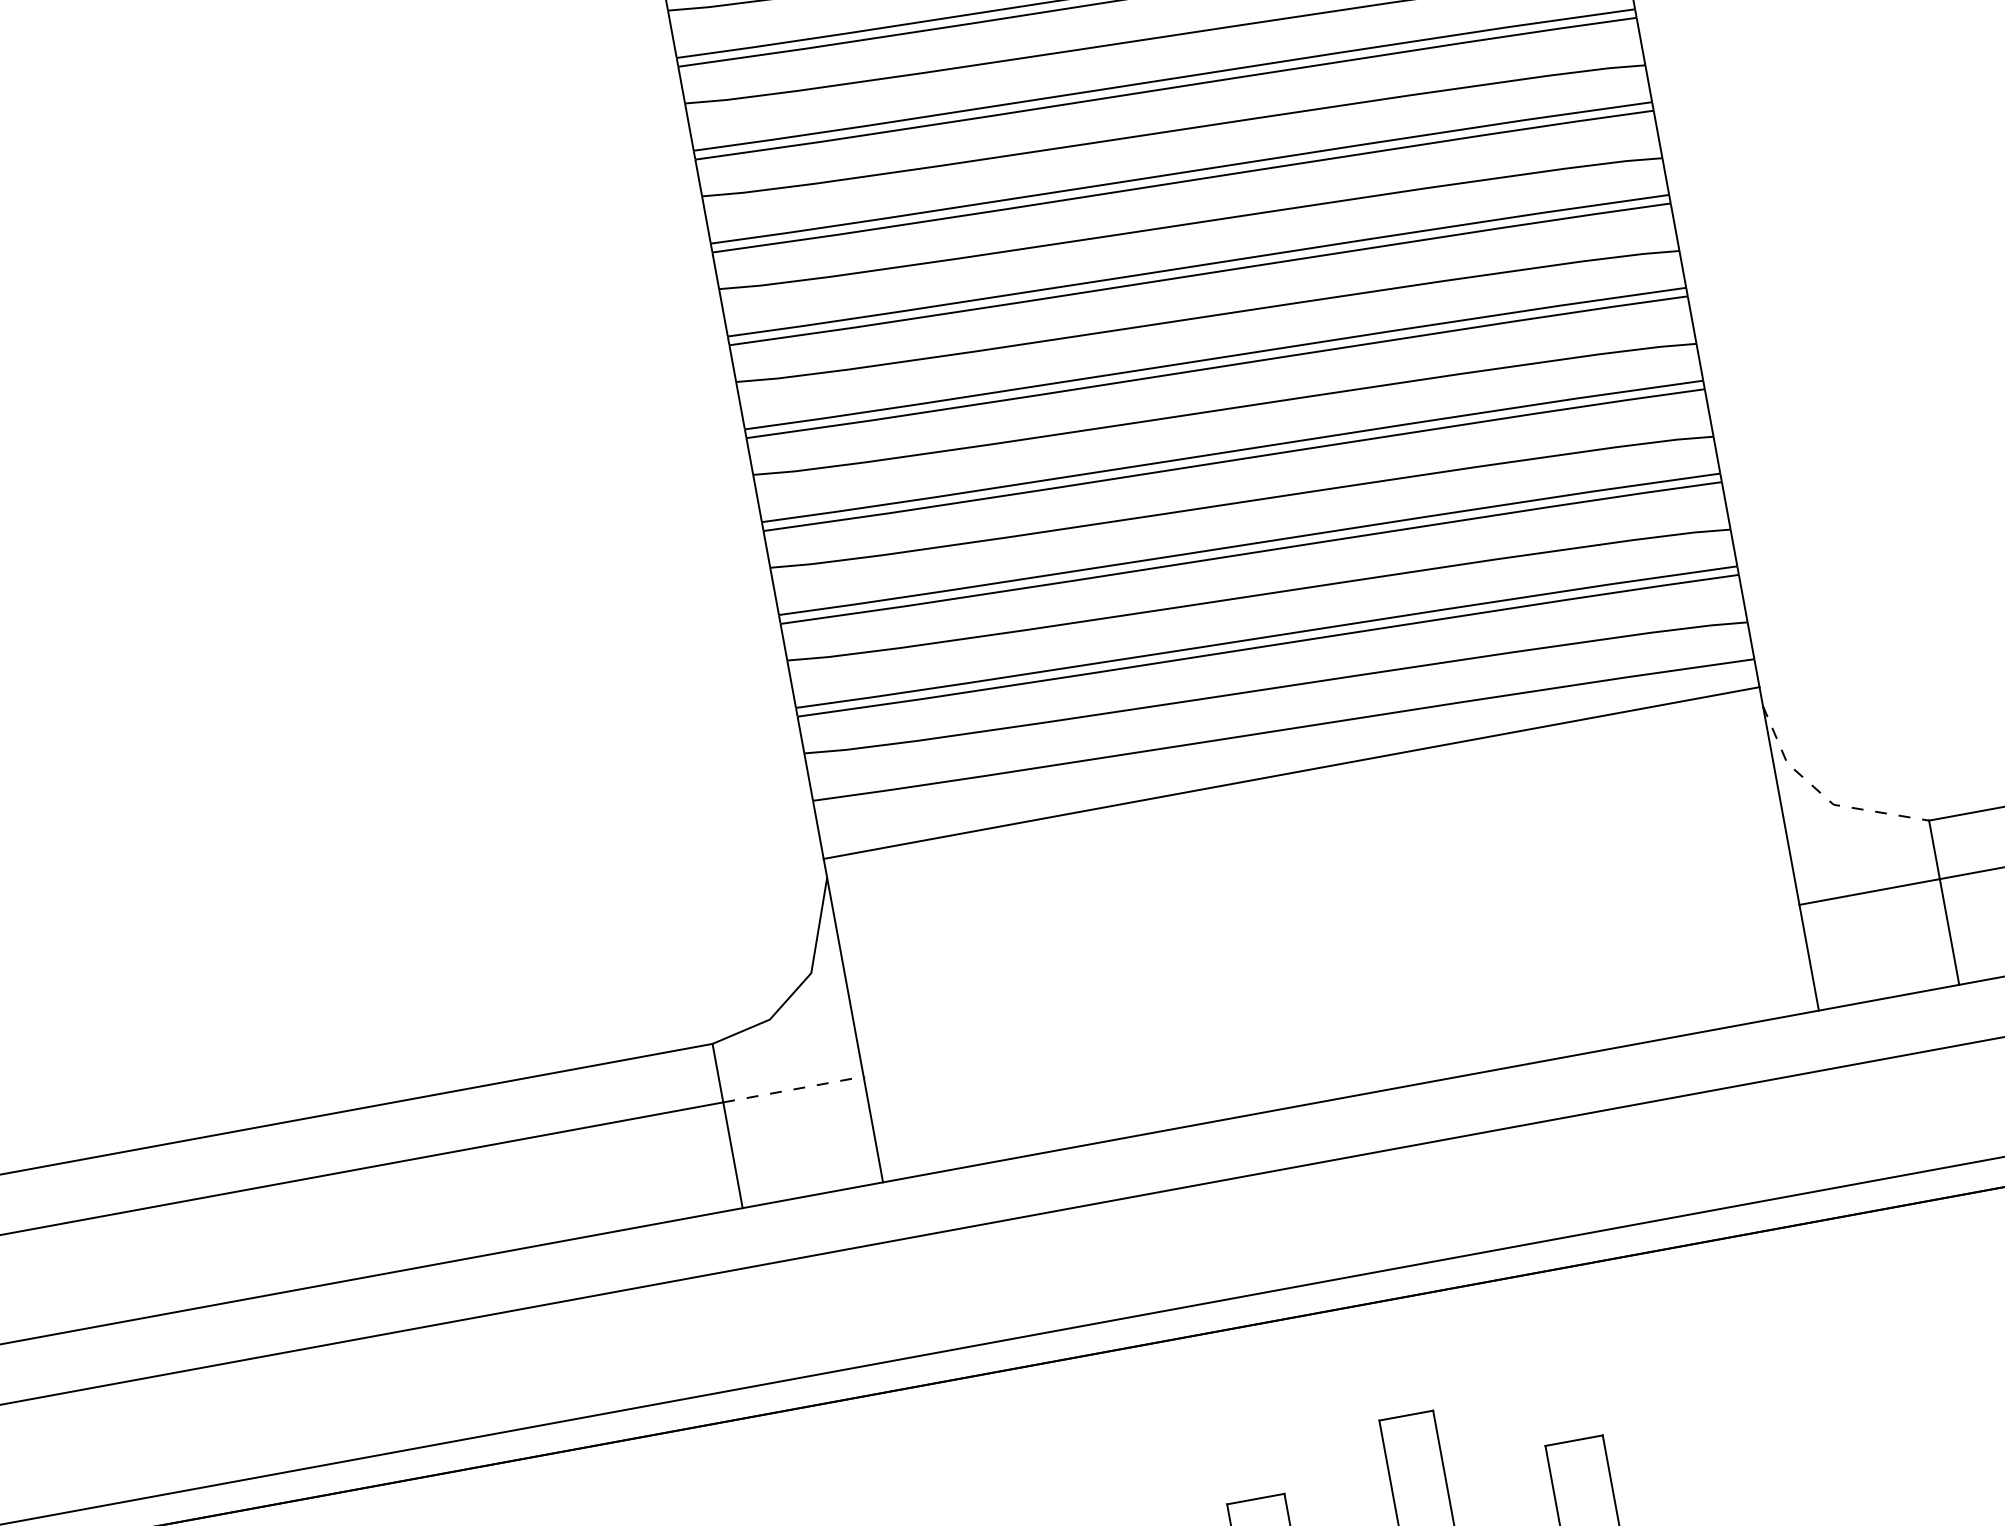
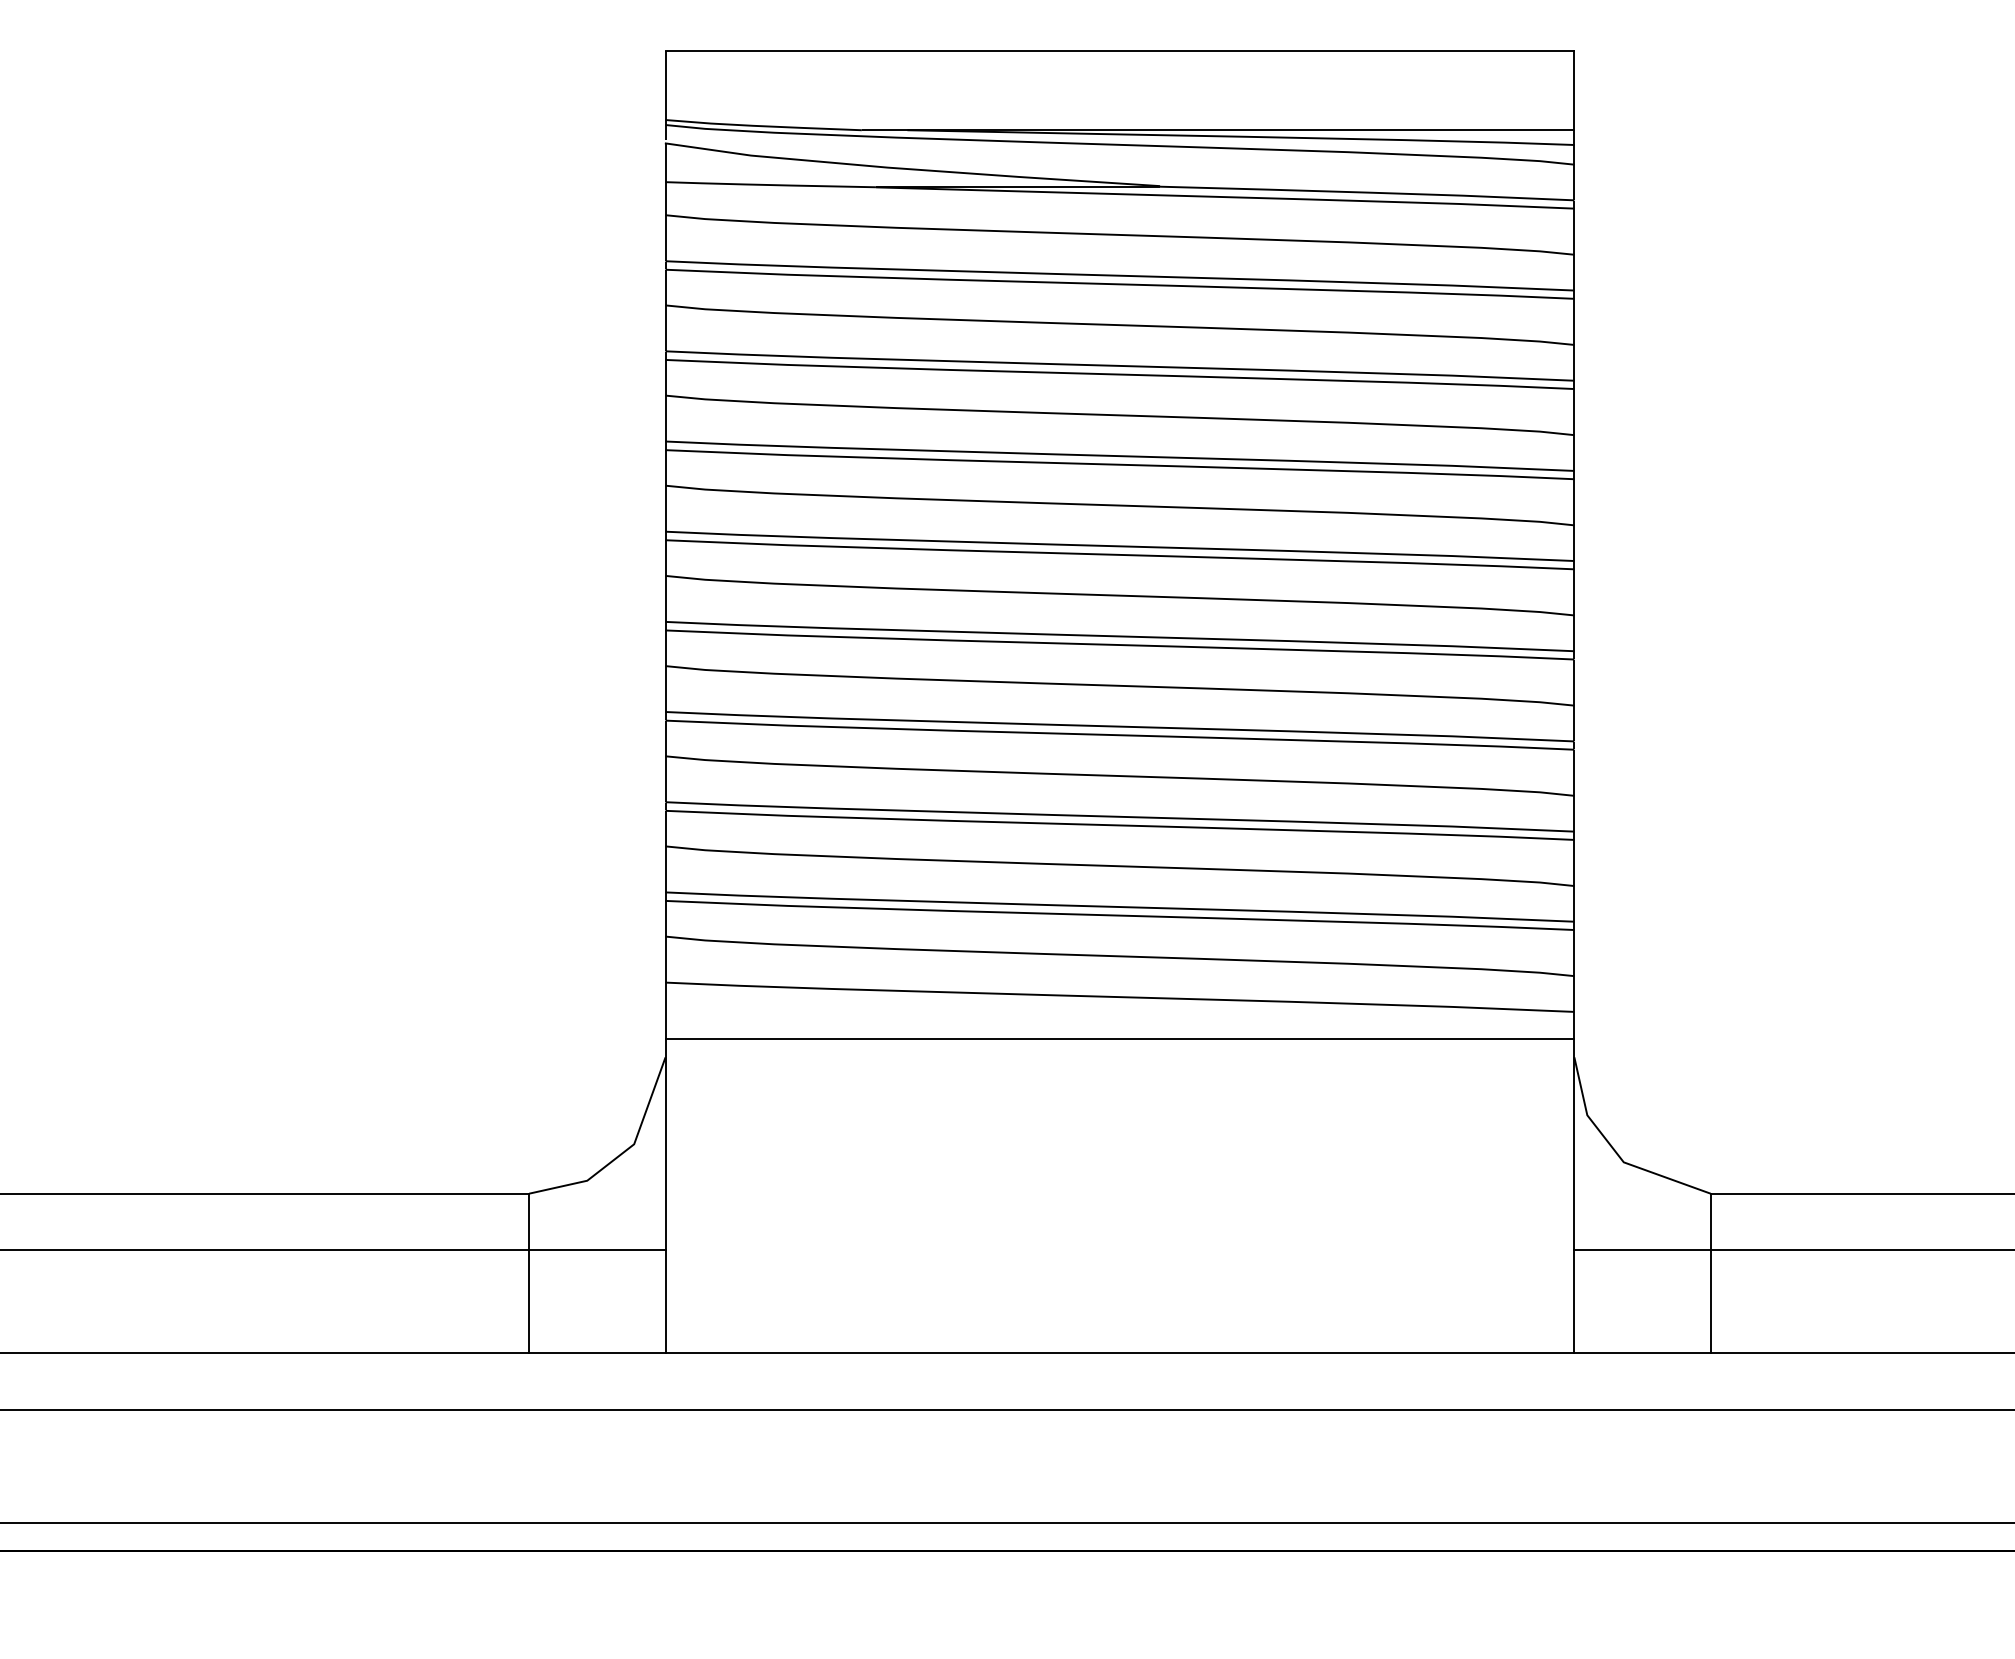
line: (1823, 796) -> (1615, 1152), dashed -> solid
line: (793, 1089) -> (597, 1250), dashed -> solid

